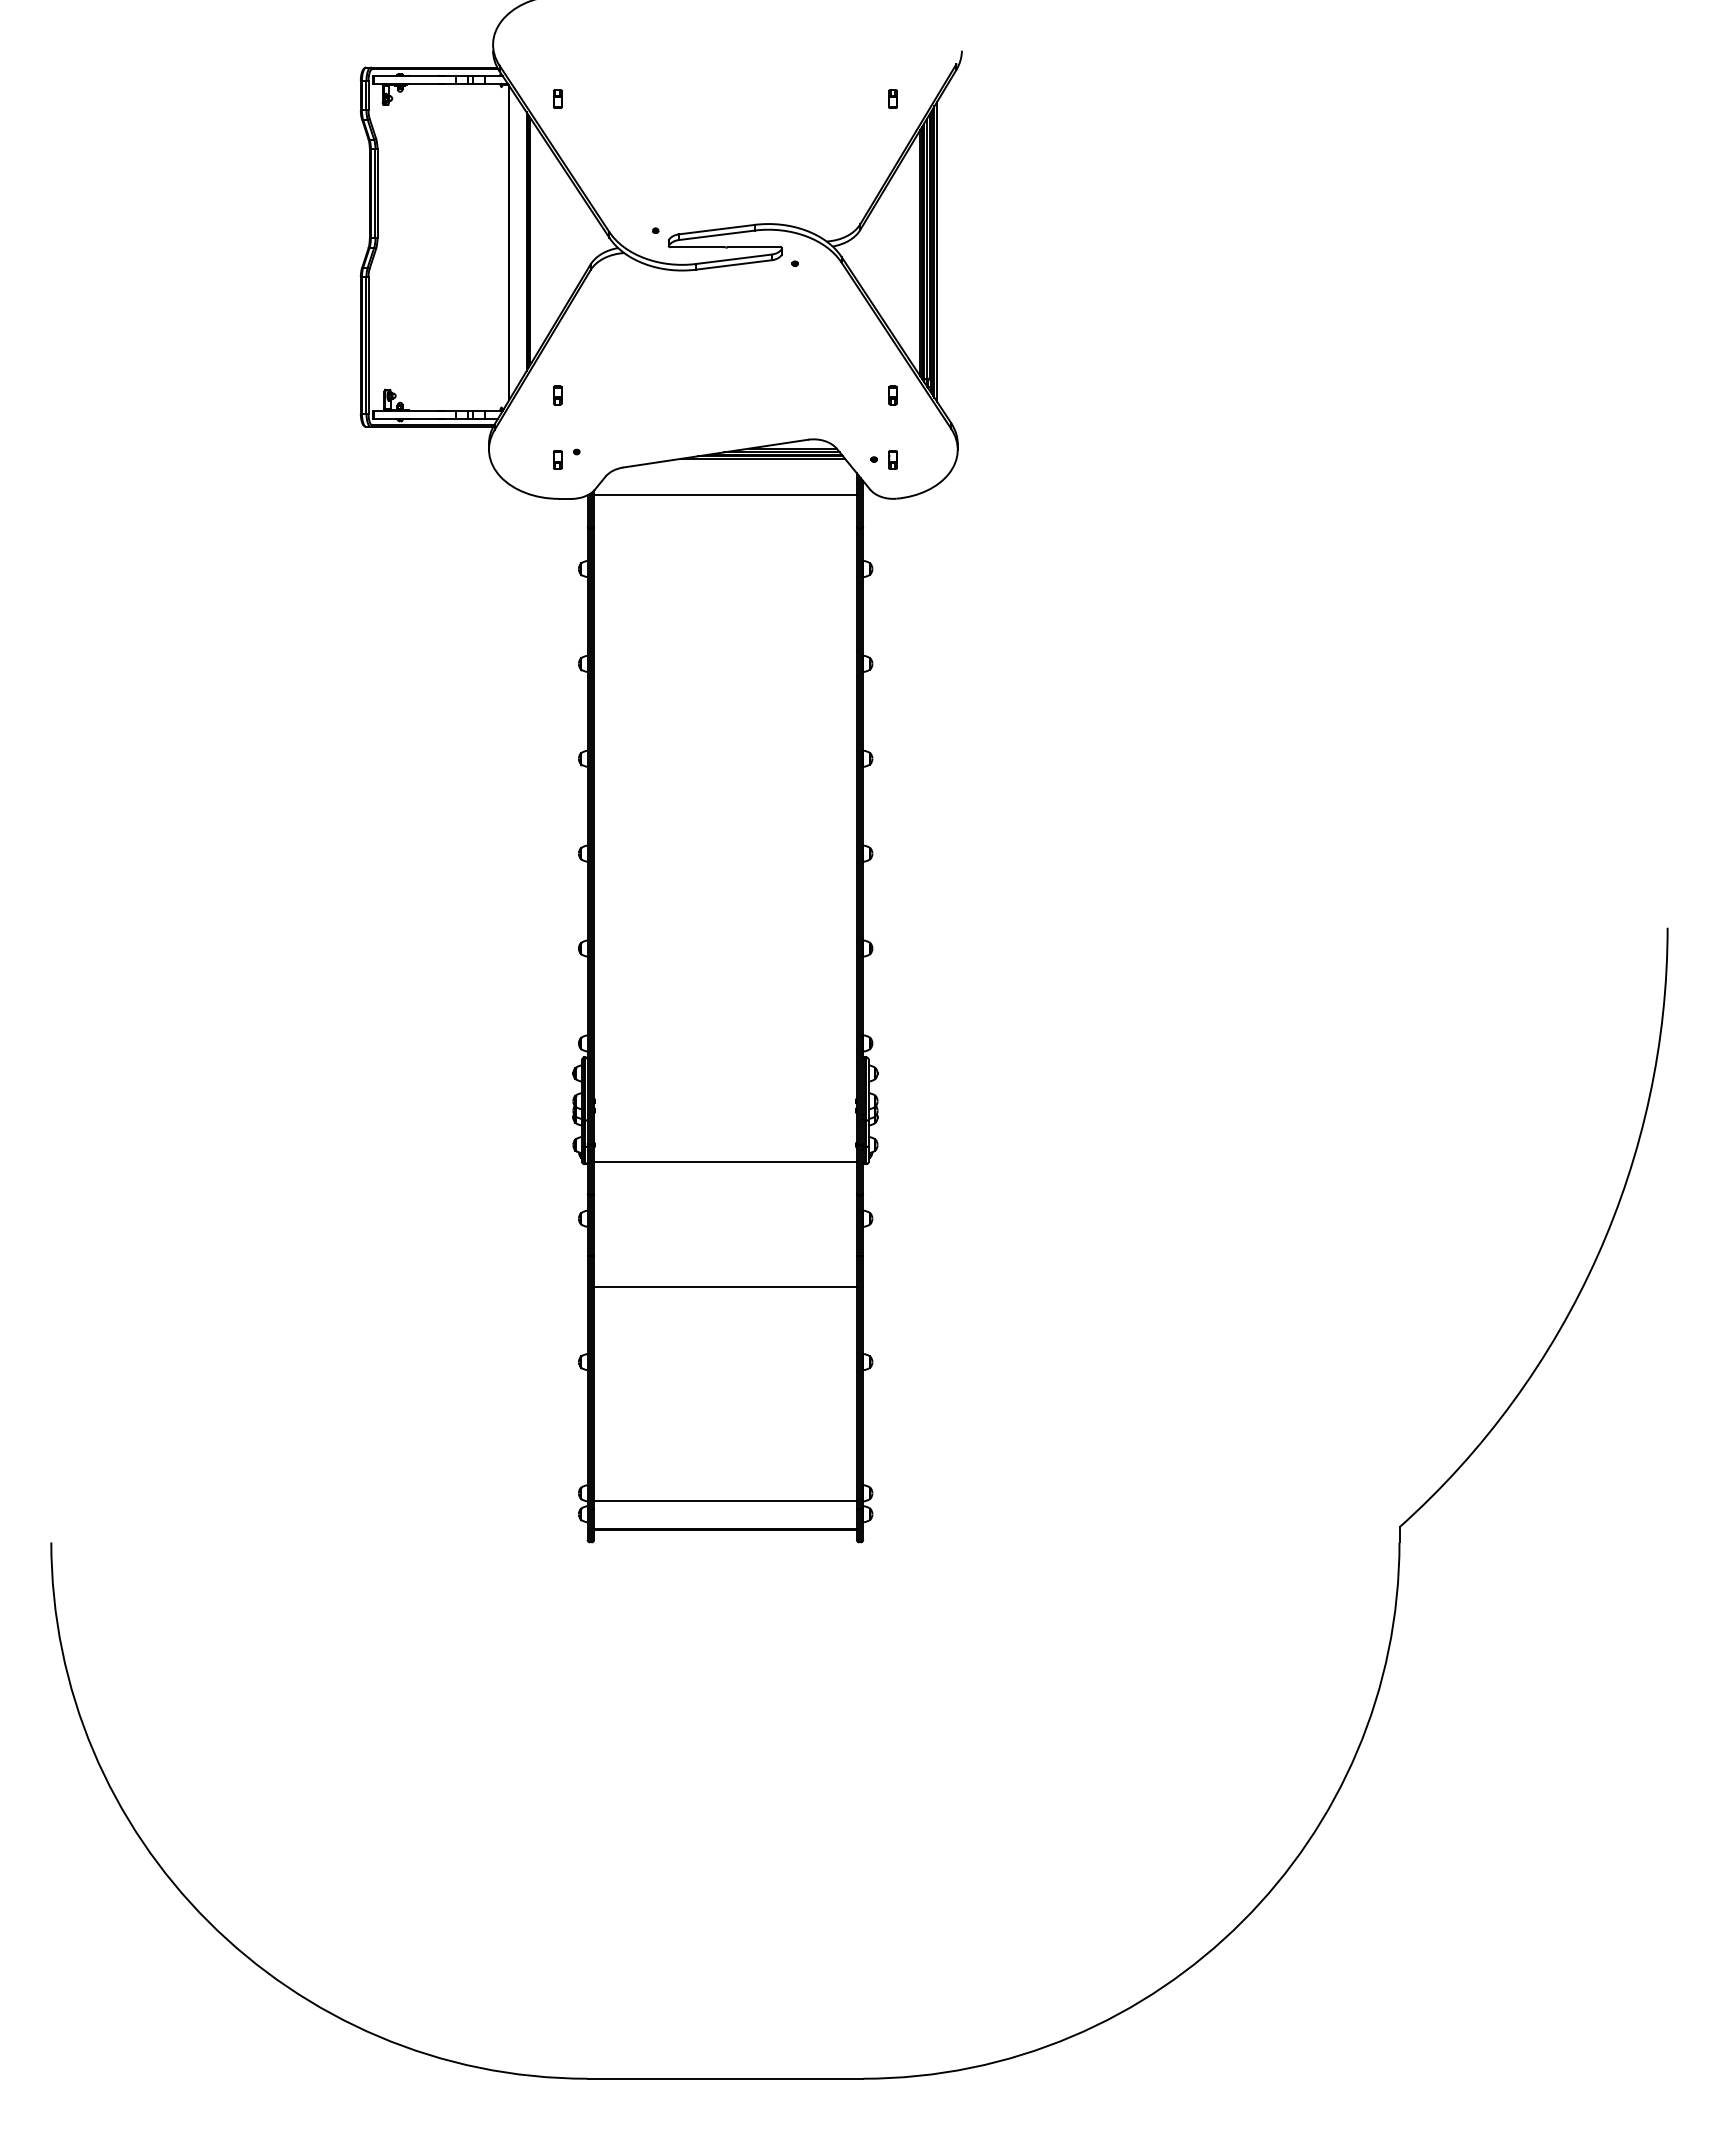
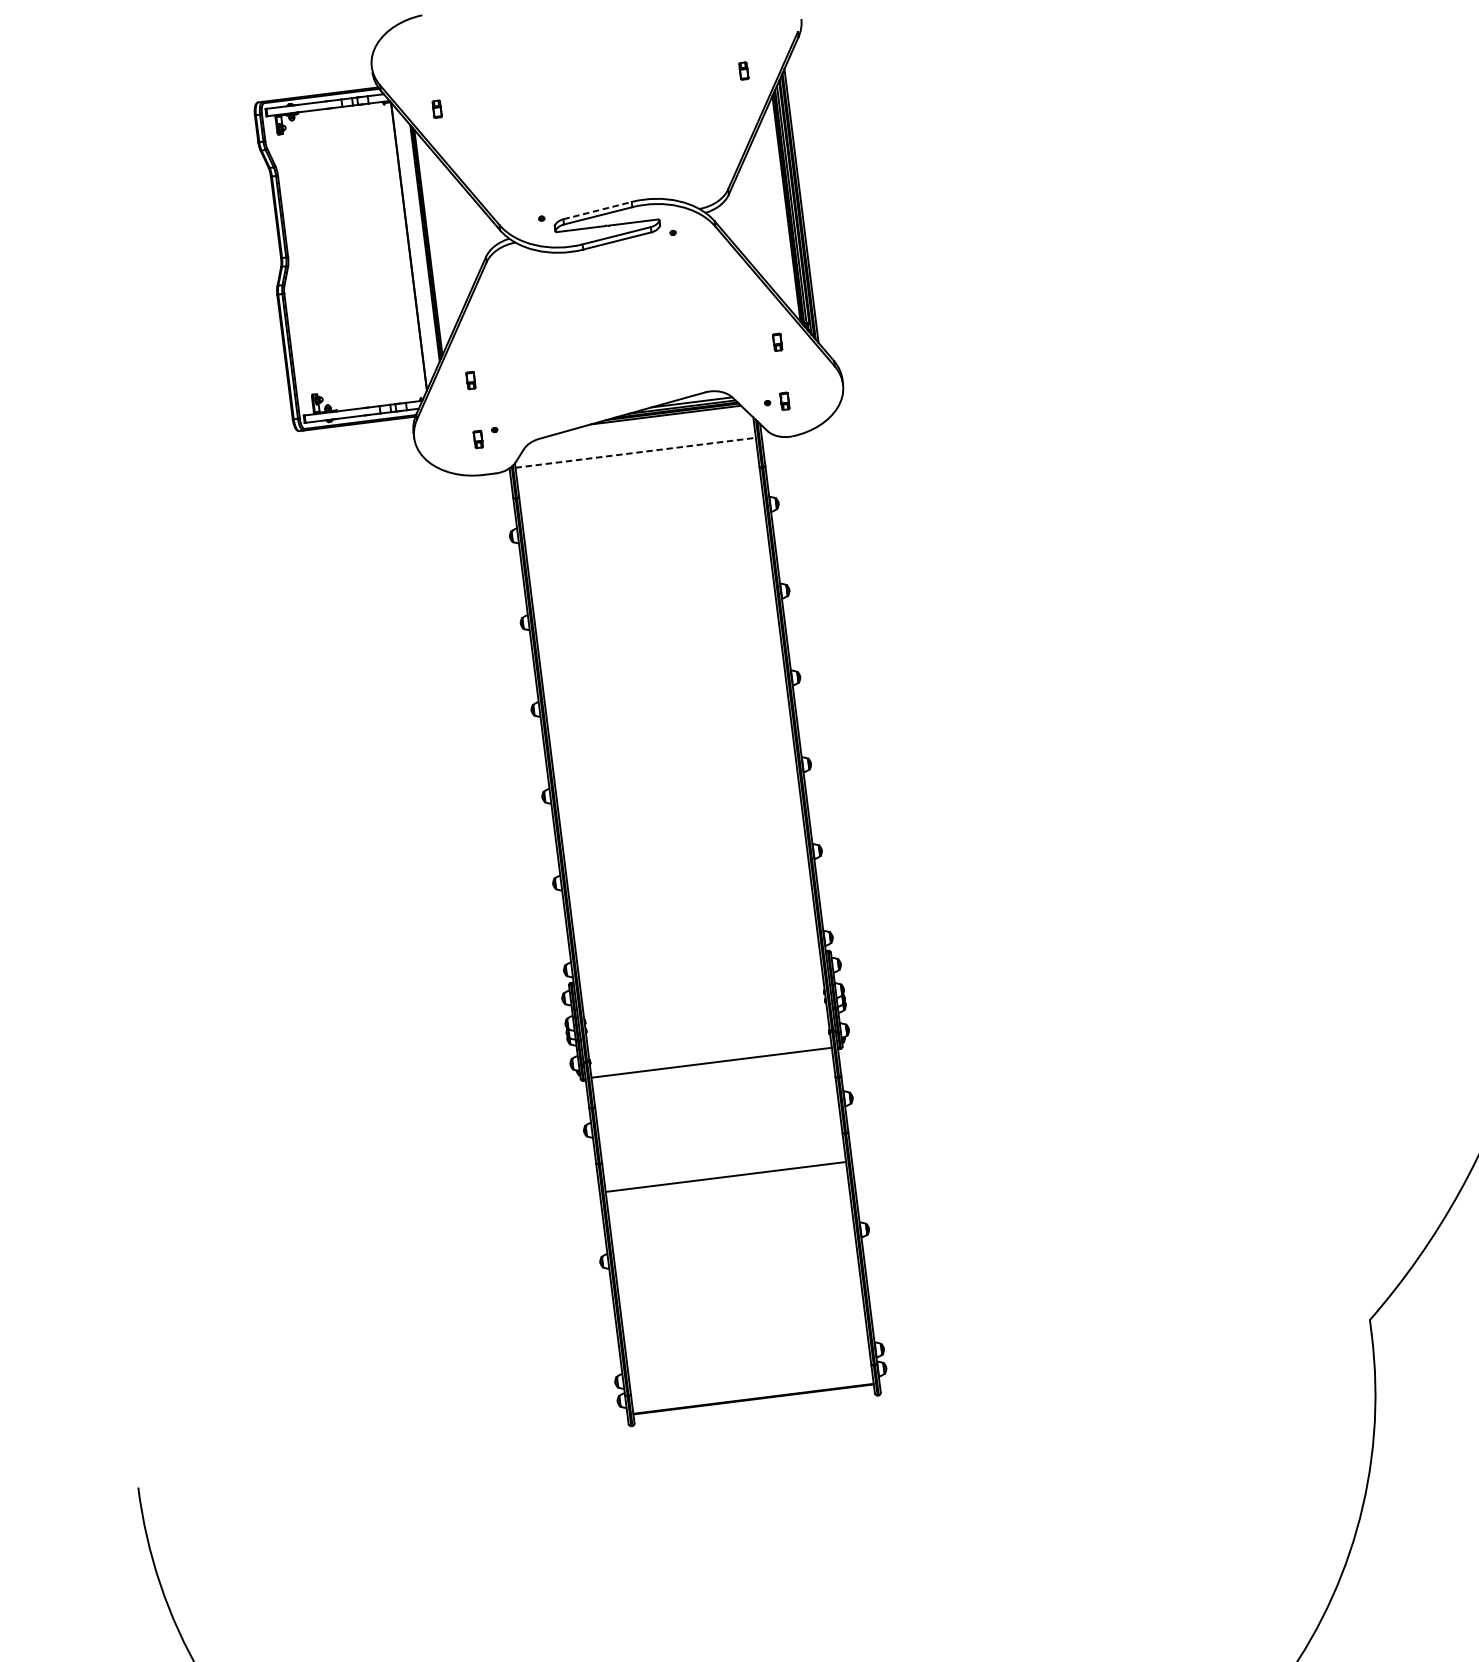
line: (717, 229) -> (598, 210), solid -> dashed
line: (725, 495) -> (635, 452), solid -> dashed
line: (725, 1500) -> (750, 1372), removed

